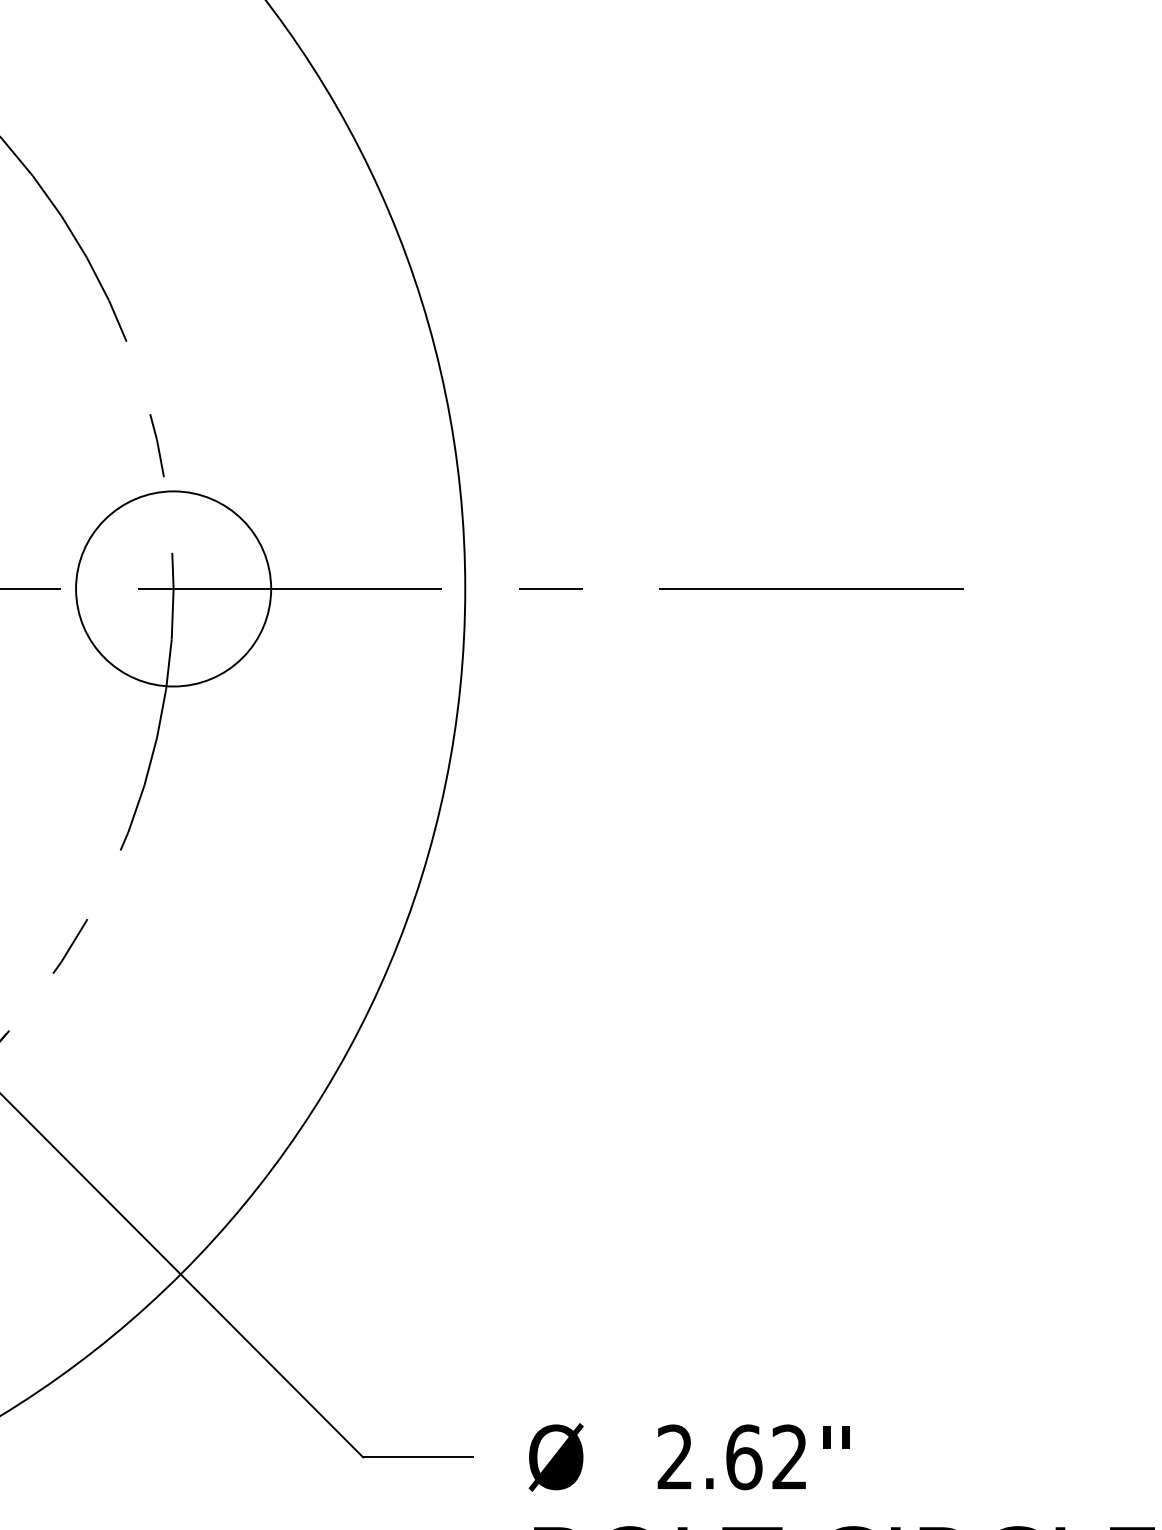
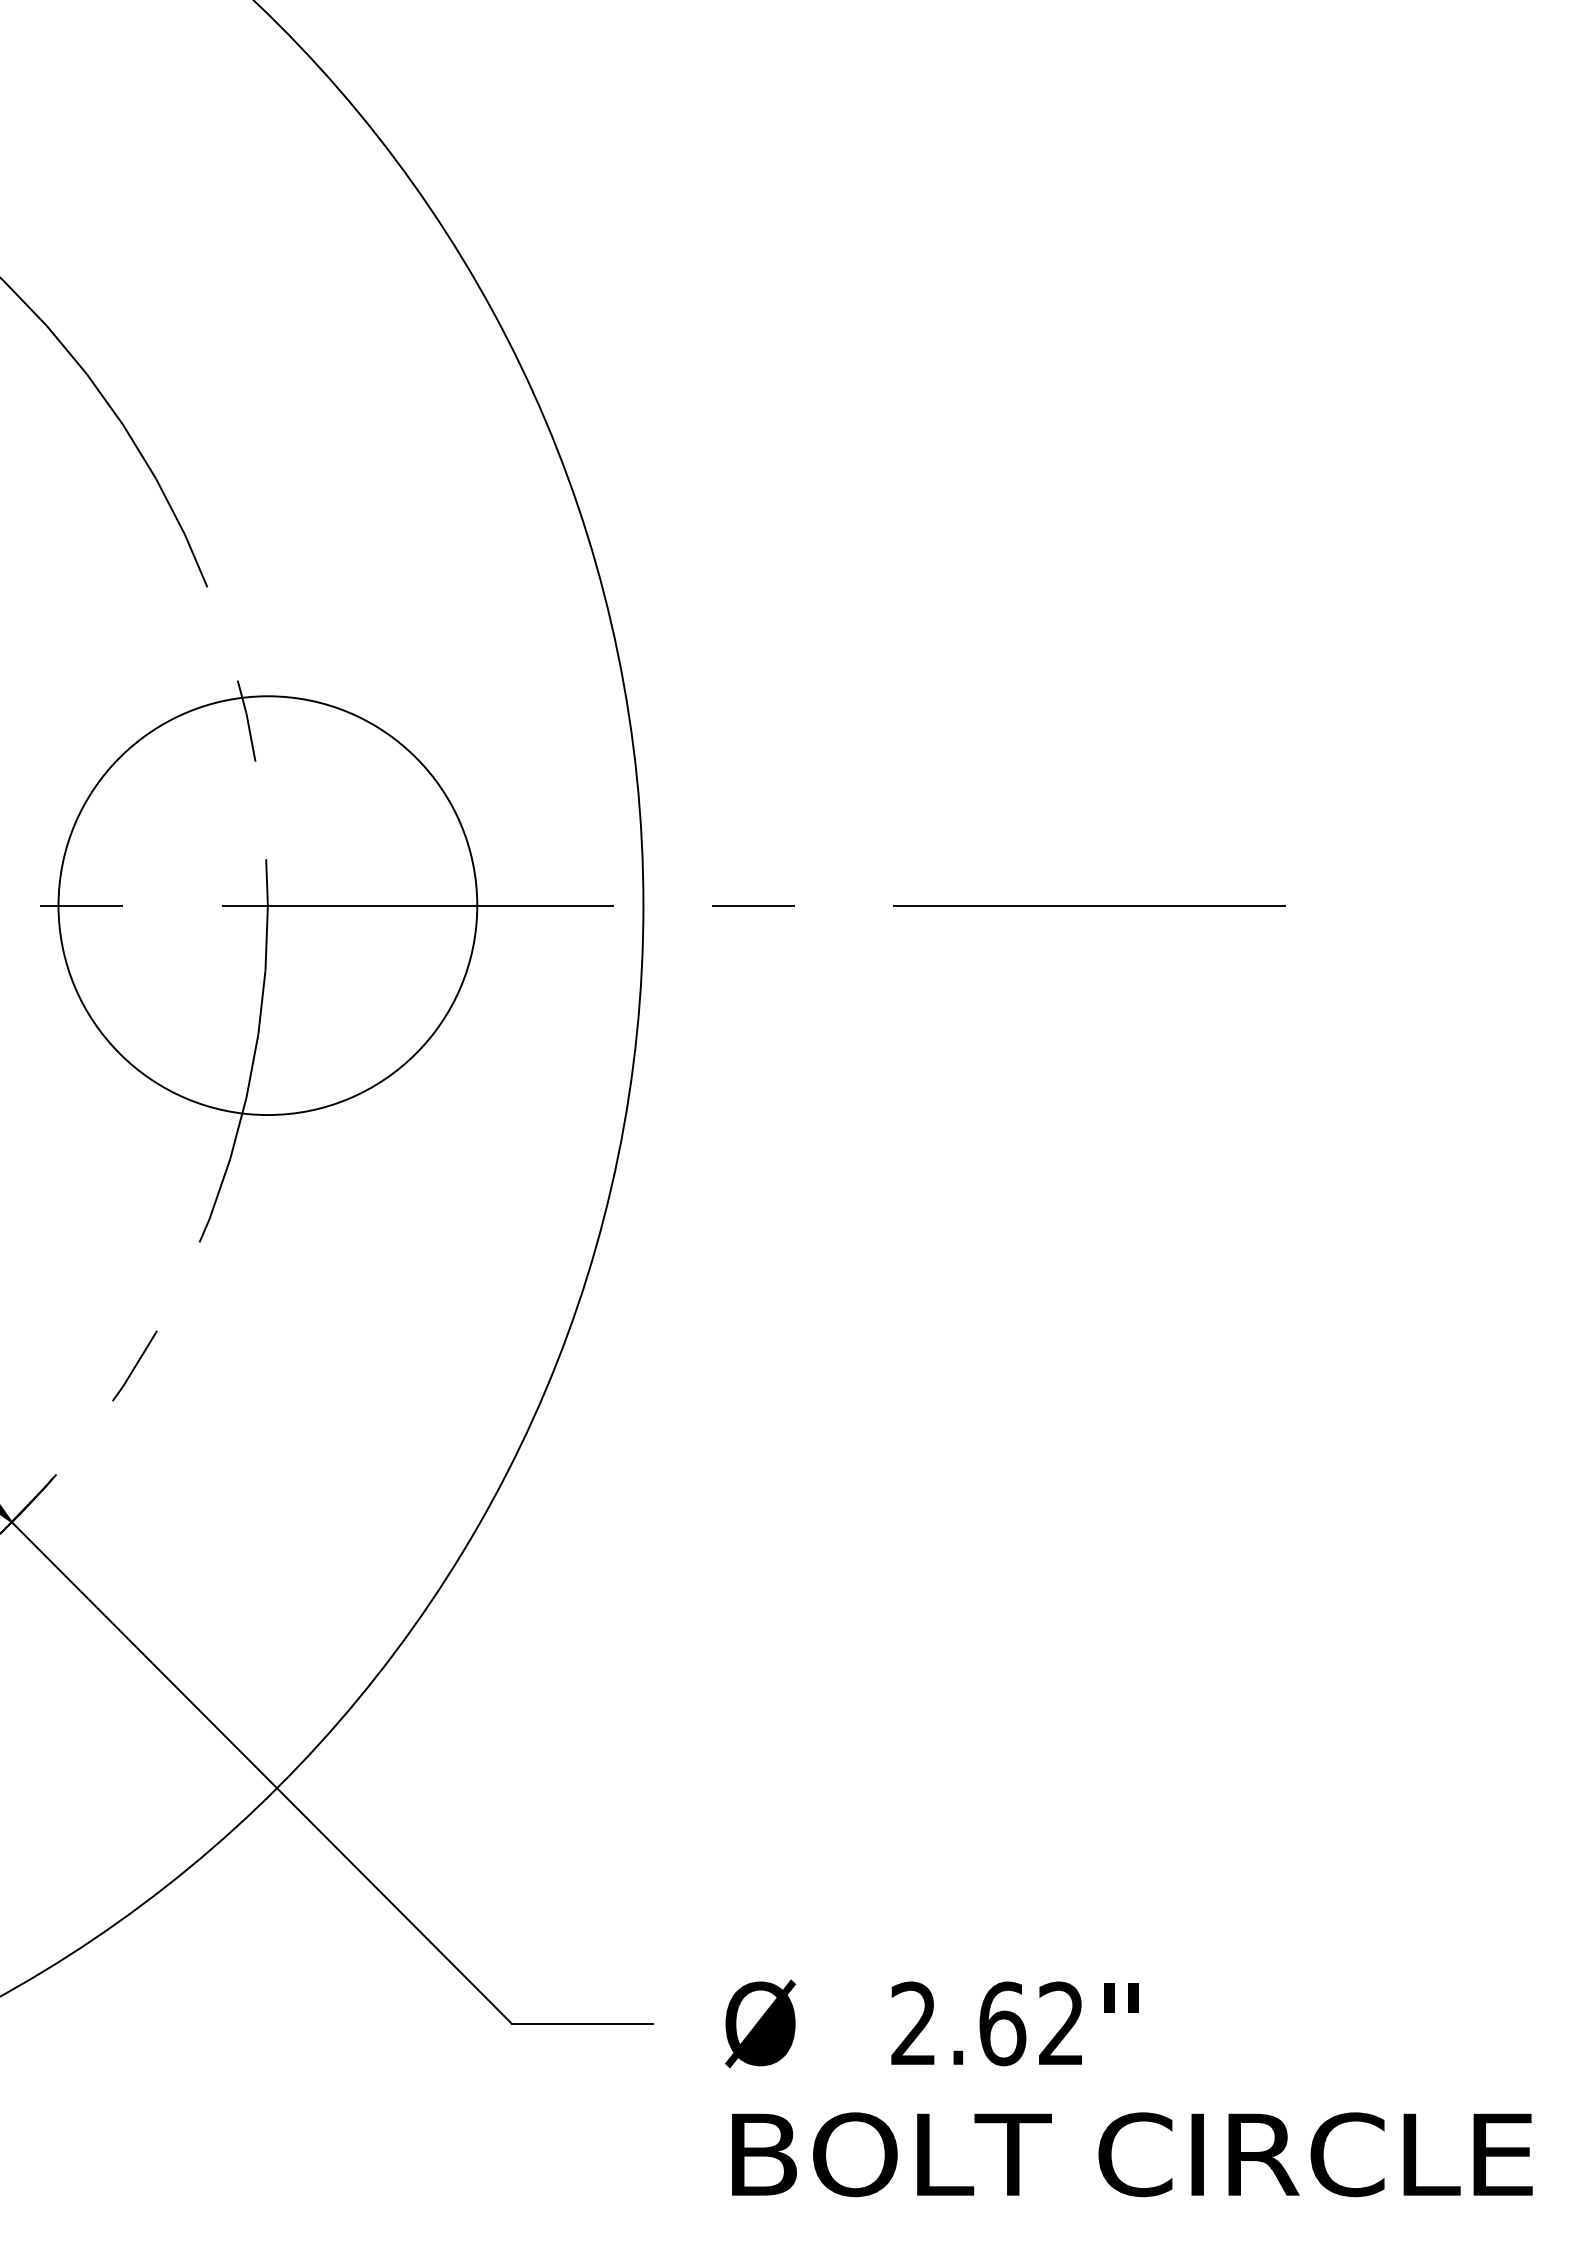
circle: (173, 588) -> (267, 905), size x1.67

